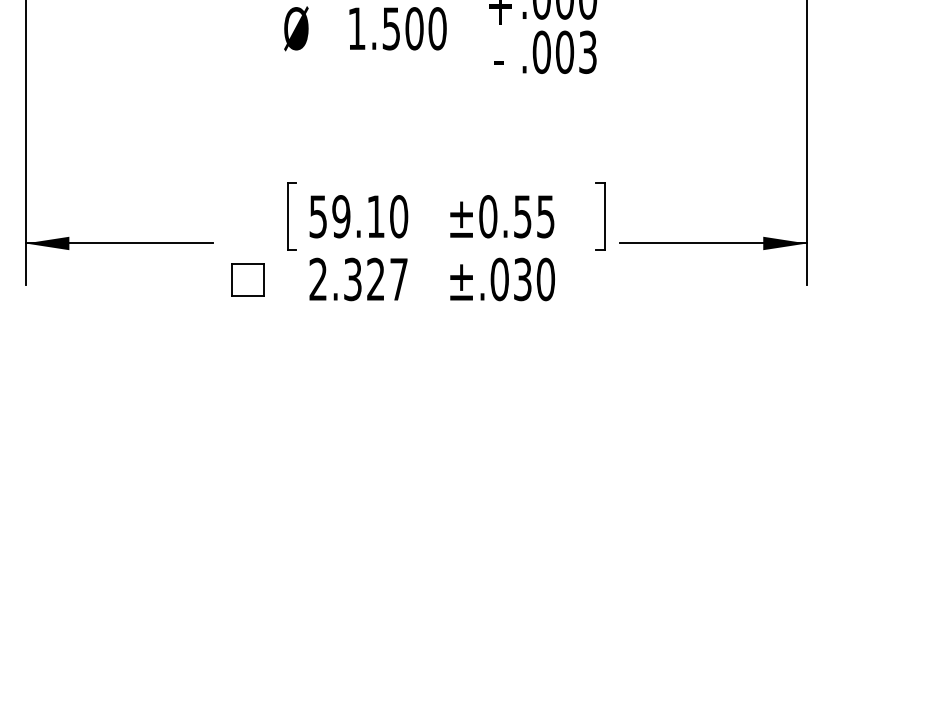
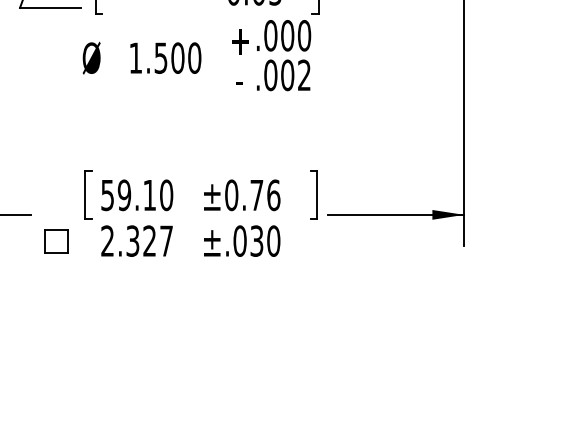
text: (587, 52) -> (304, 75), .003 -> .002
text: (534, 216) -> (265, 195), ±0.55 -> ±0.76

